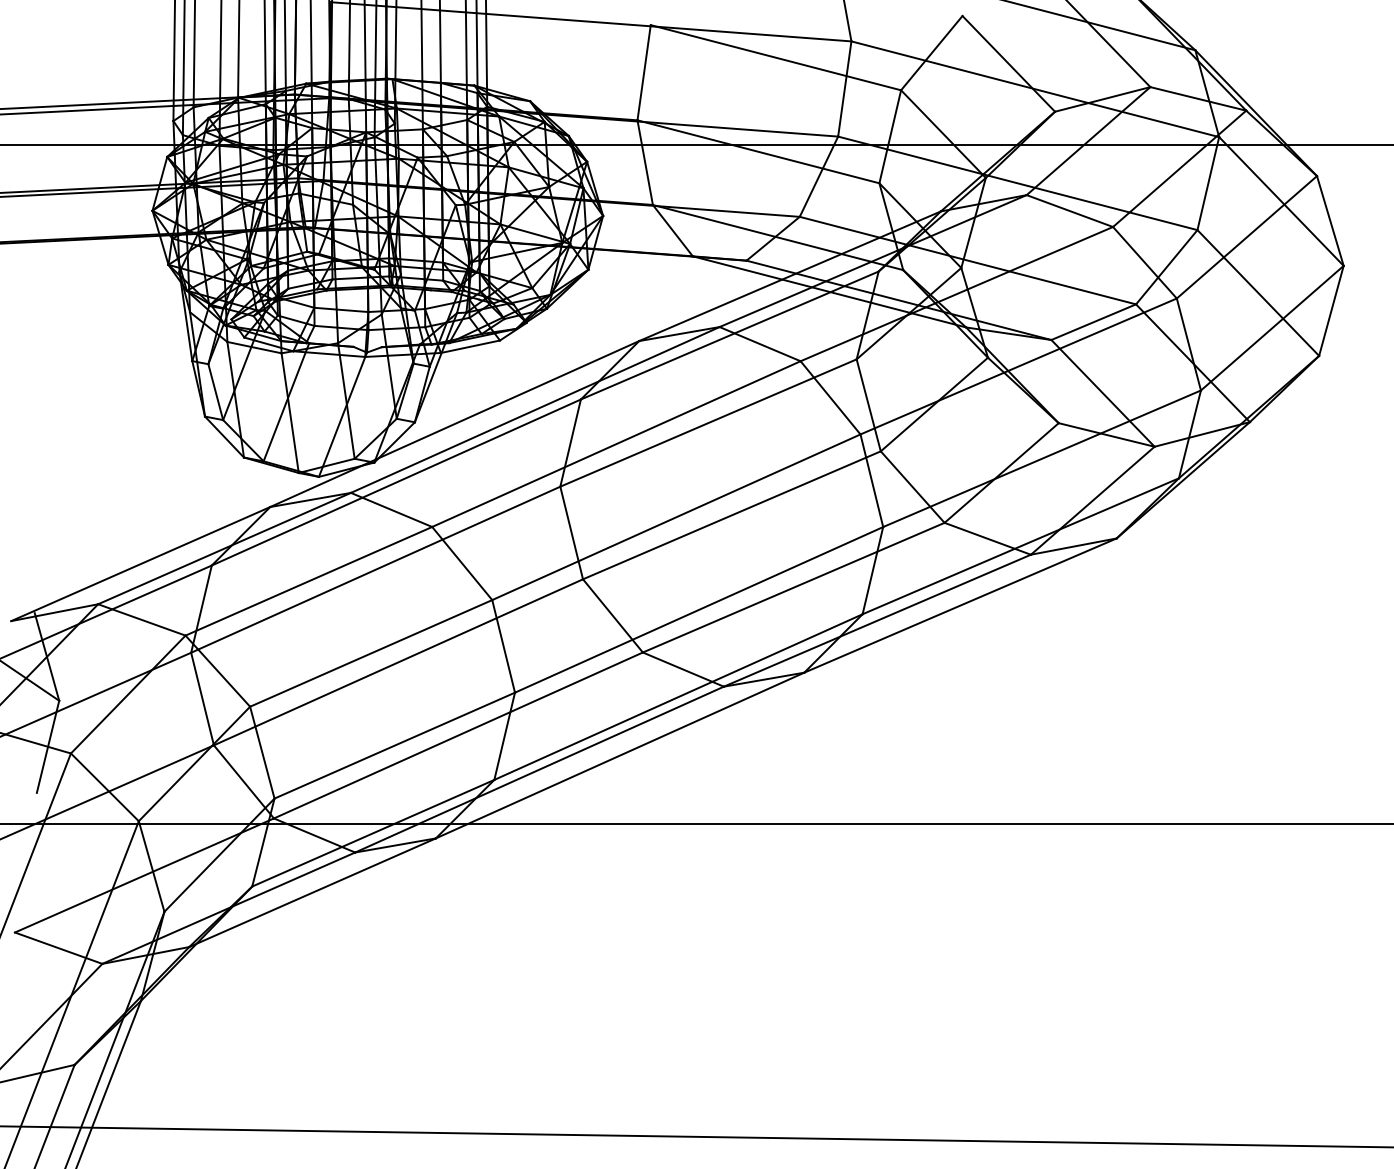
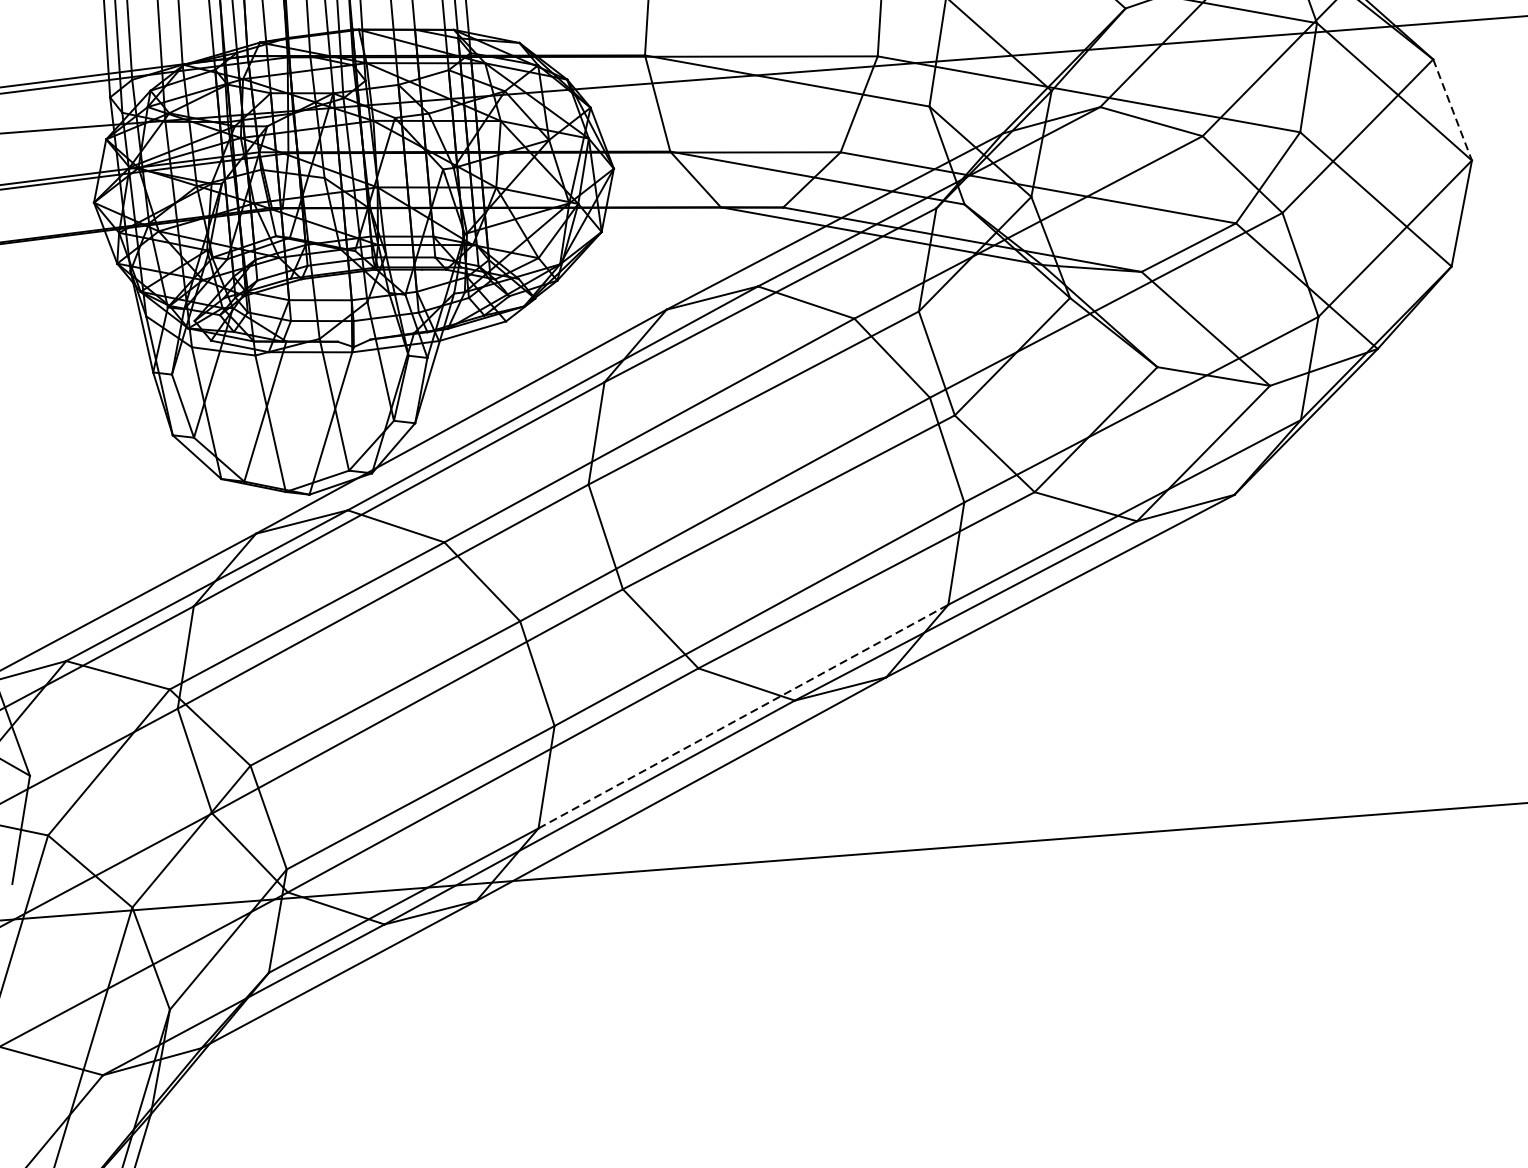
line: (1330, 220) -> (1452, 109), solid -> dashed
line: (678, 697) -> (743, 717), solid -> dashed

